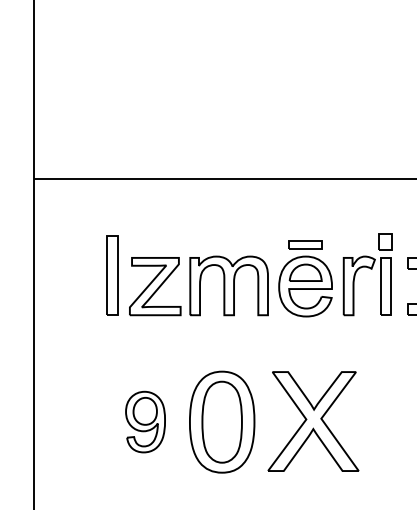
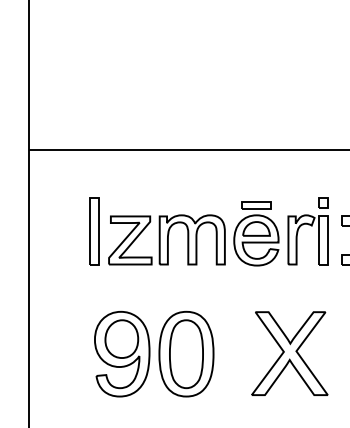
part: (385, 241) -> (323, 202), size x0.71
part: (145, 421) -> (122, 353), size x1.67
part: (313, 421) -> (289, 353), moved

